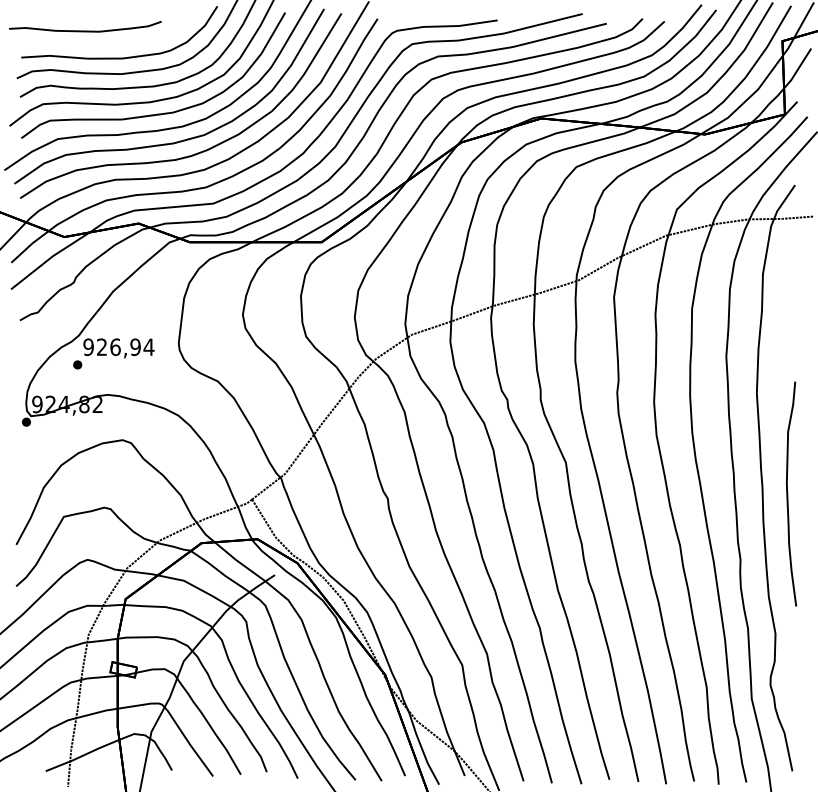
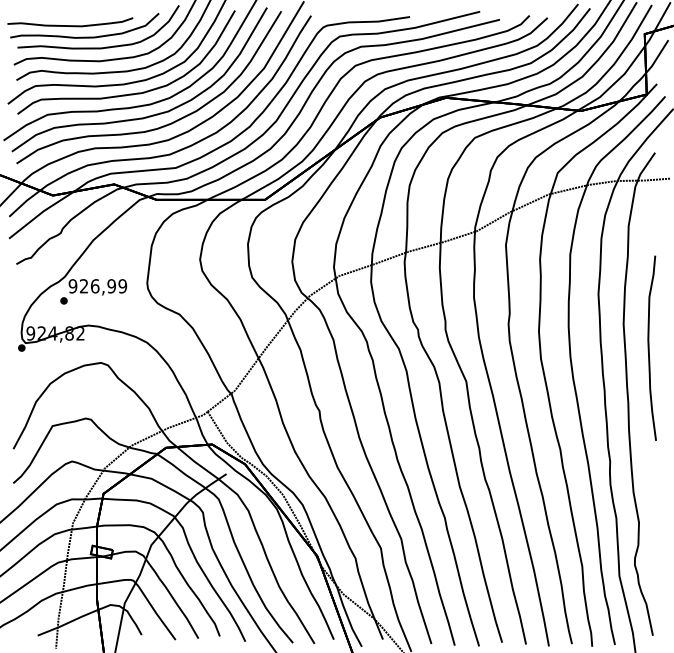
part: (102, 44) -> (84, 36), added
text: (148, 347) -> (122, 286), 926,94 -> 926,99
part: (790, 493) -> (651, 347), moved

